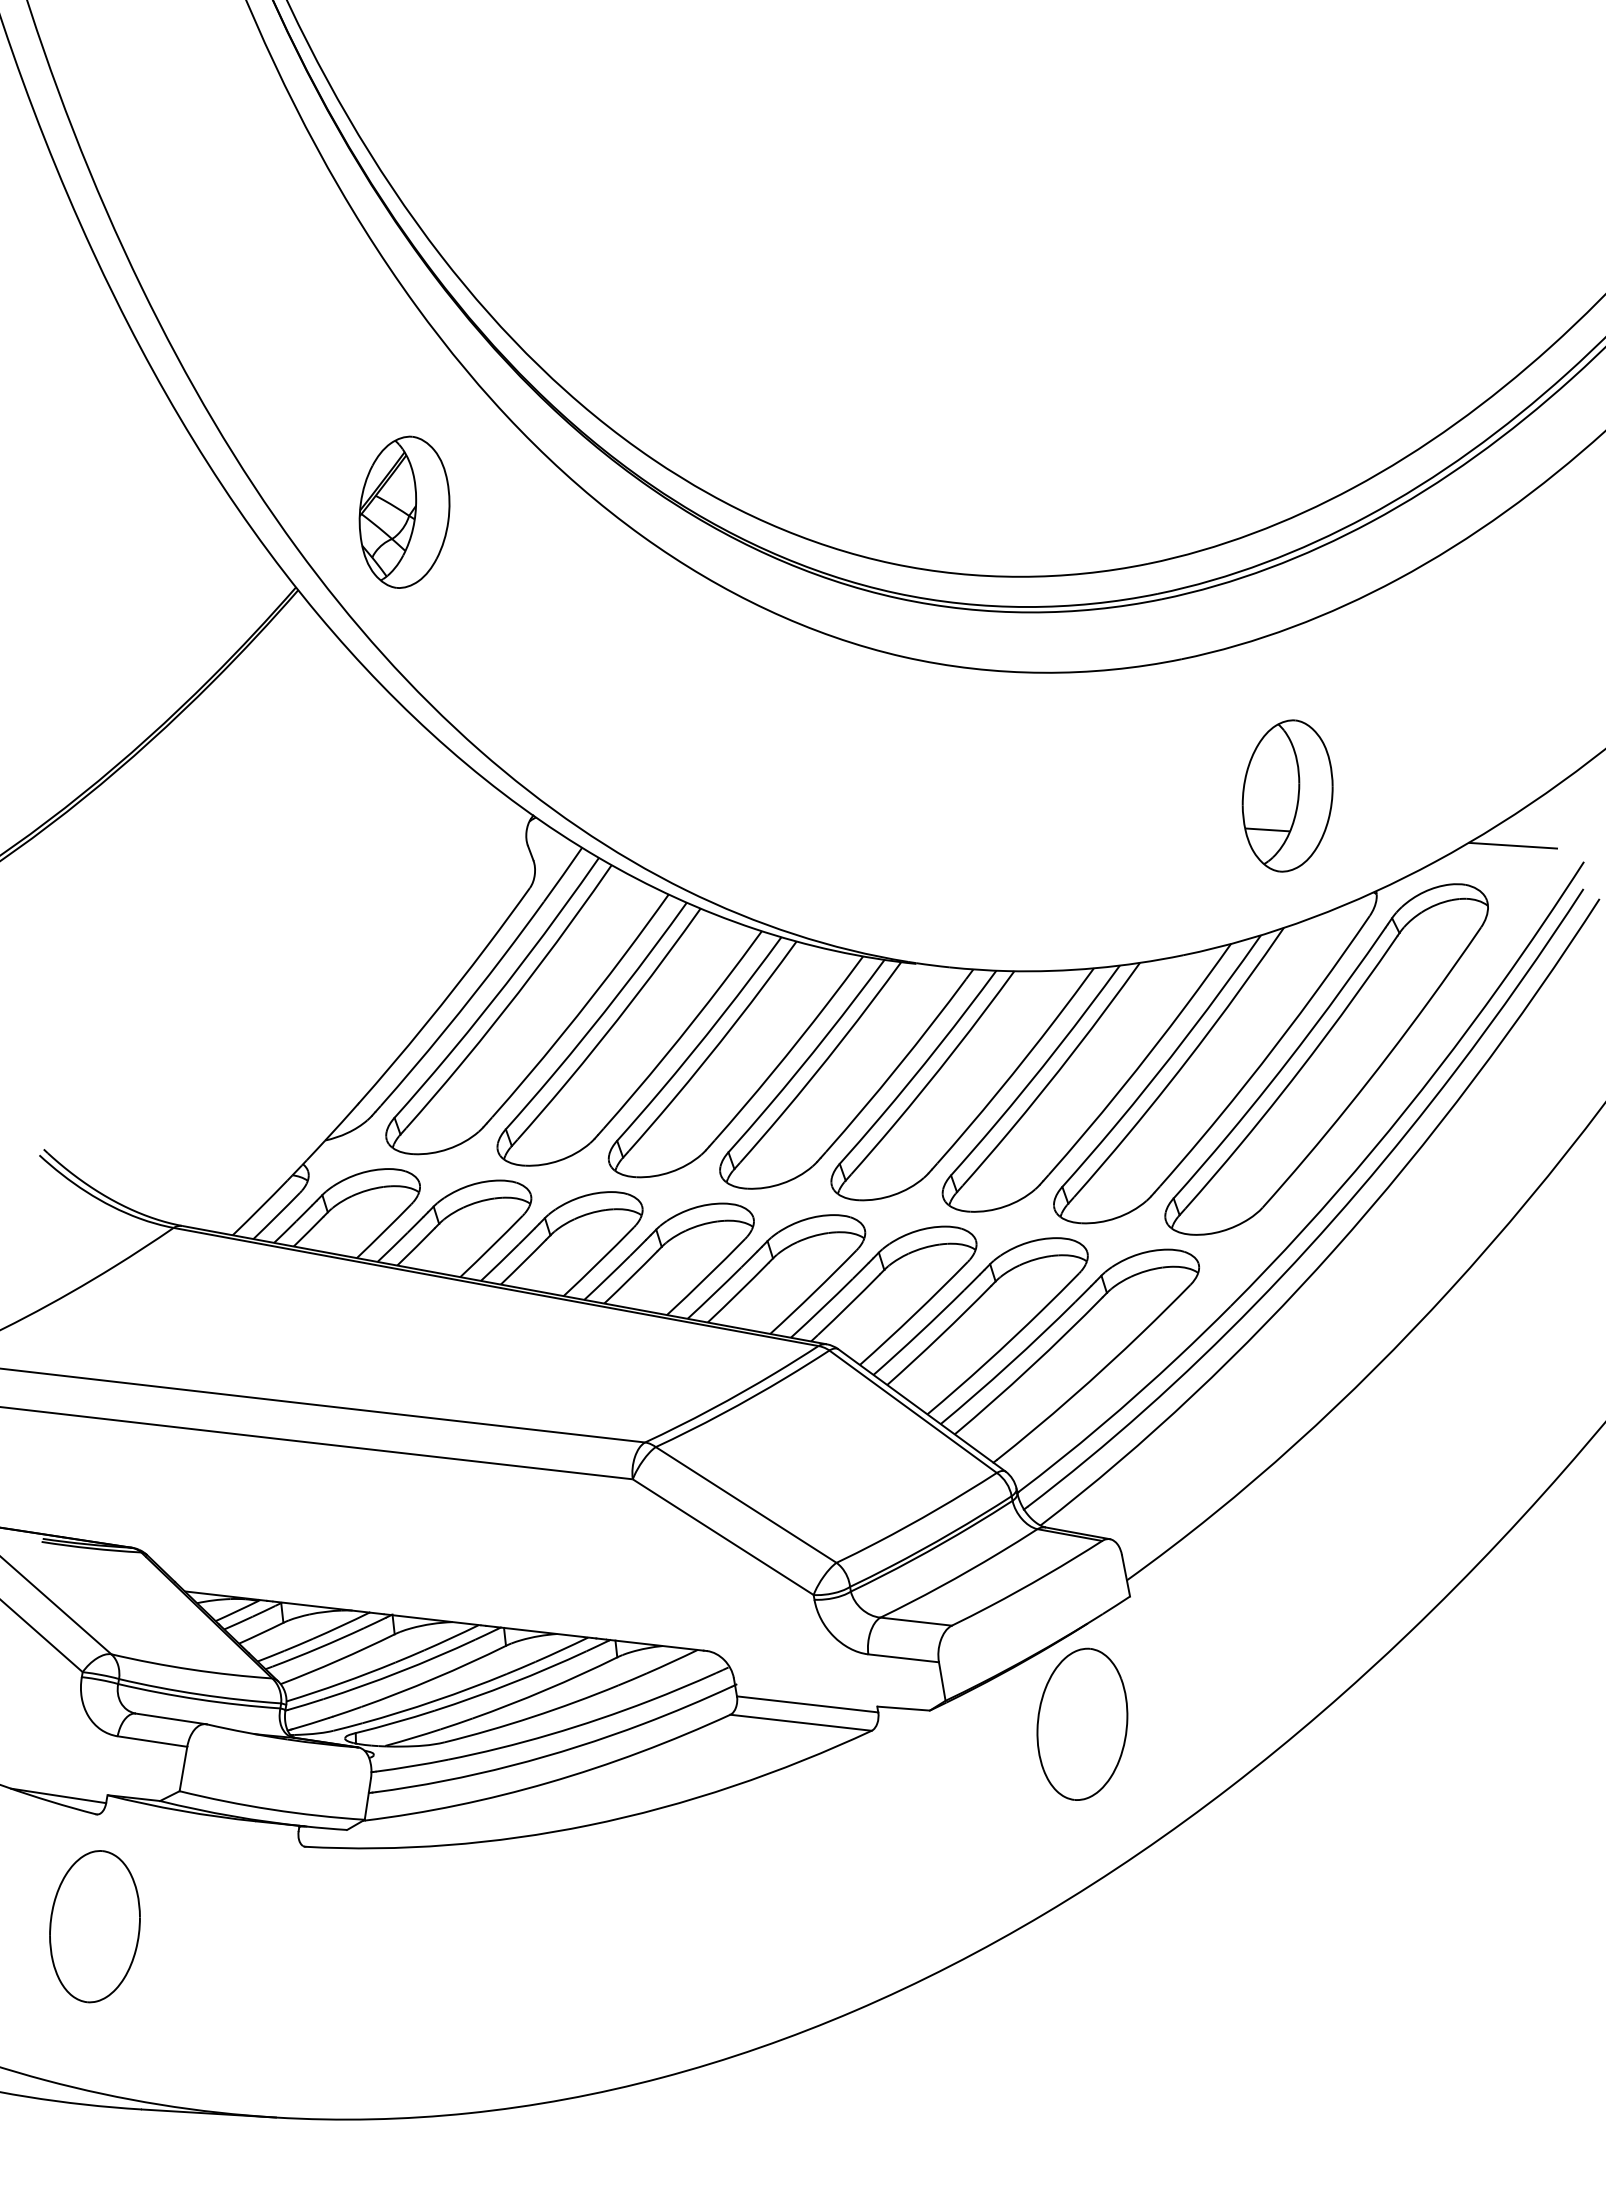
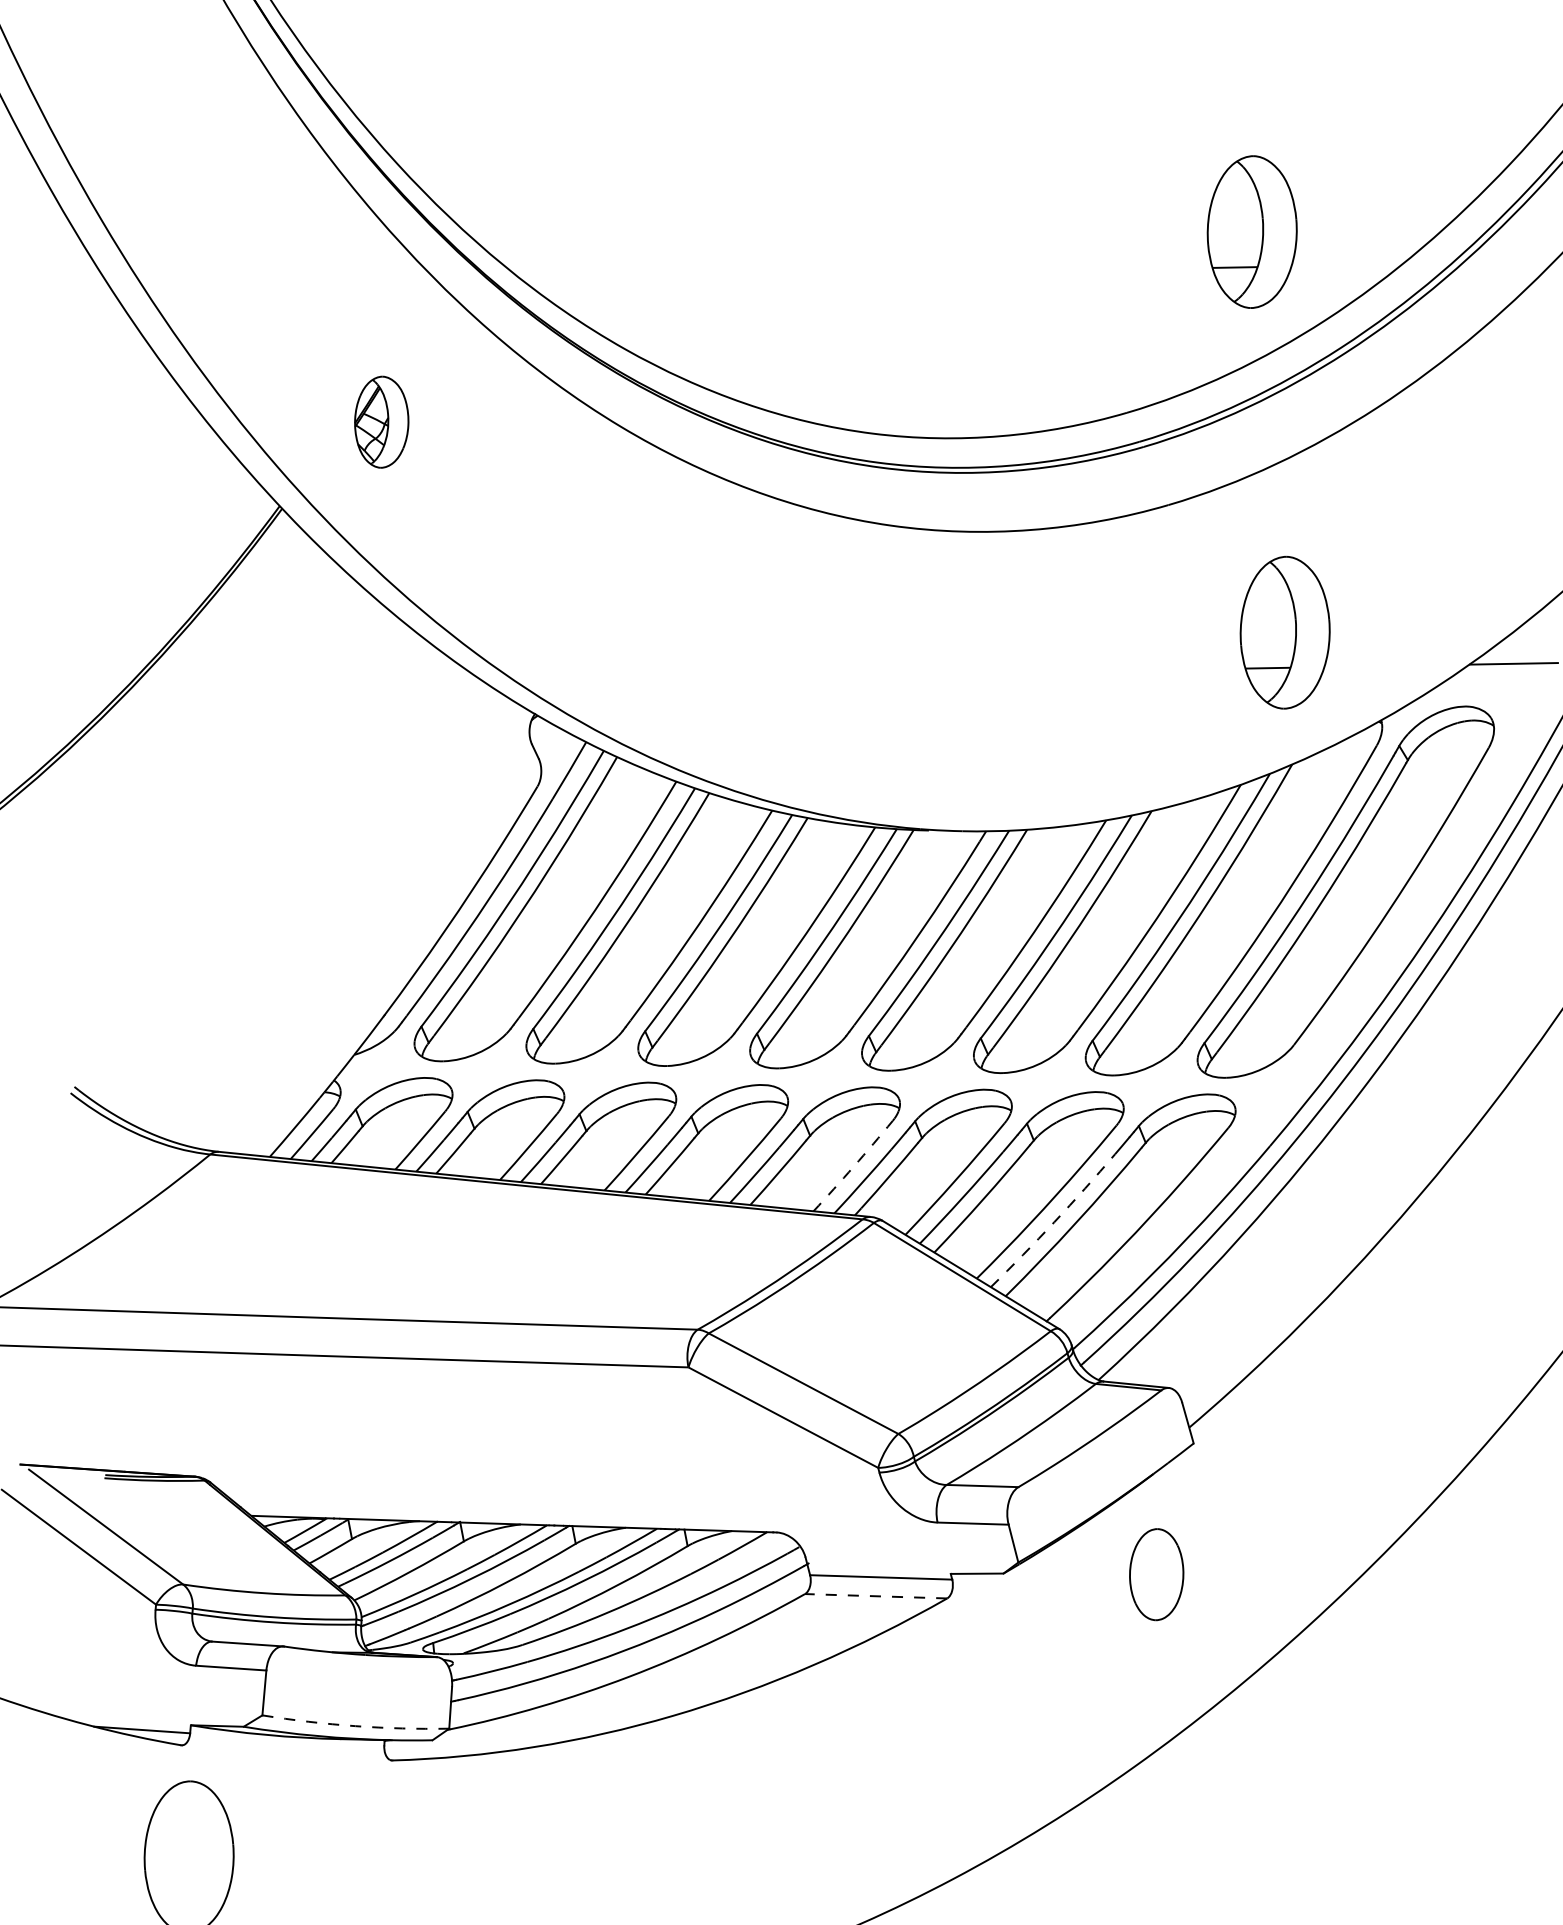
part: (1287, 393) -> (1252, 231), added
part: (404, 511) -> (381, 421), size x0.6
arc: (813, 1292) -> (853, 1166), solid -> dashed
arc: (1009, 1364) -> (1054, 1222), solid -> dashed
line: (800, 1722) -> (875, 1596), solid -> dashed
part: (1082, 1723) -> (1156, 1573), size x0.6
arc: (271, 1809) -> (355, 1726), solid -> dashed

